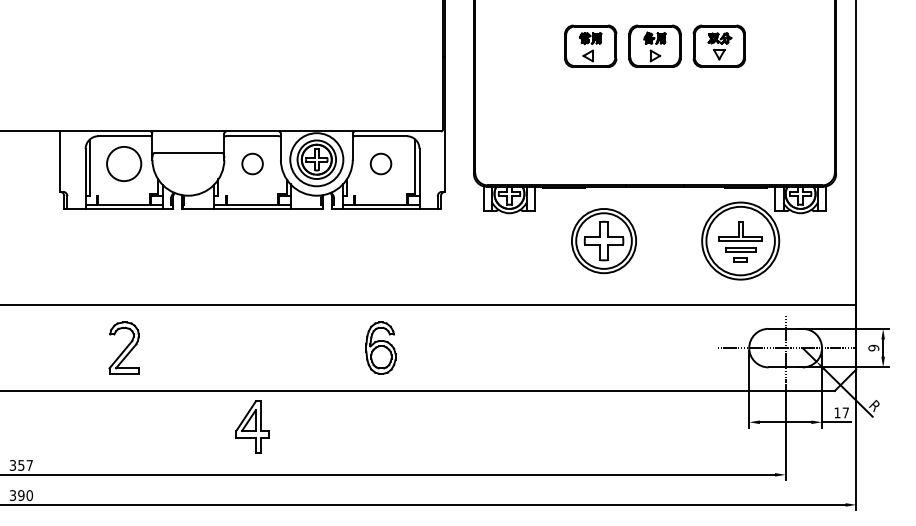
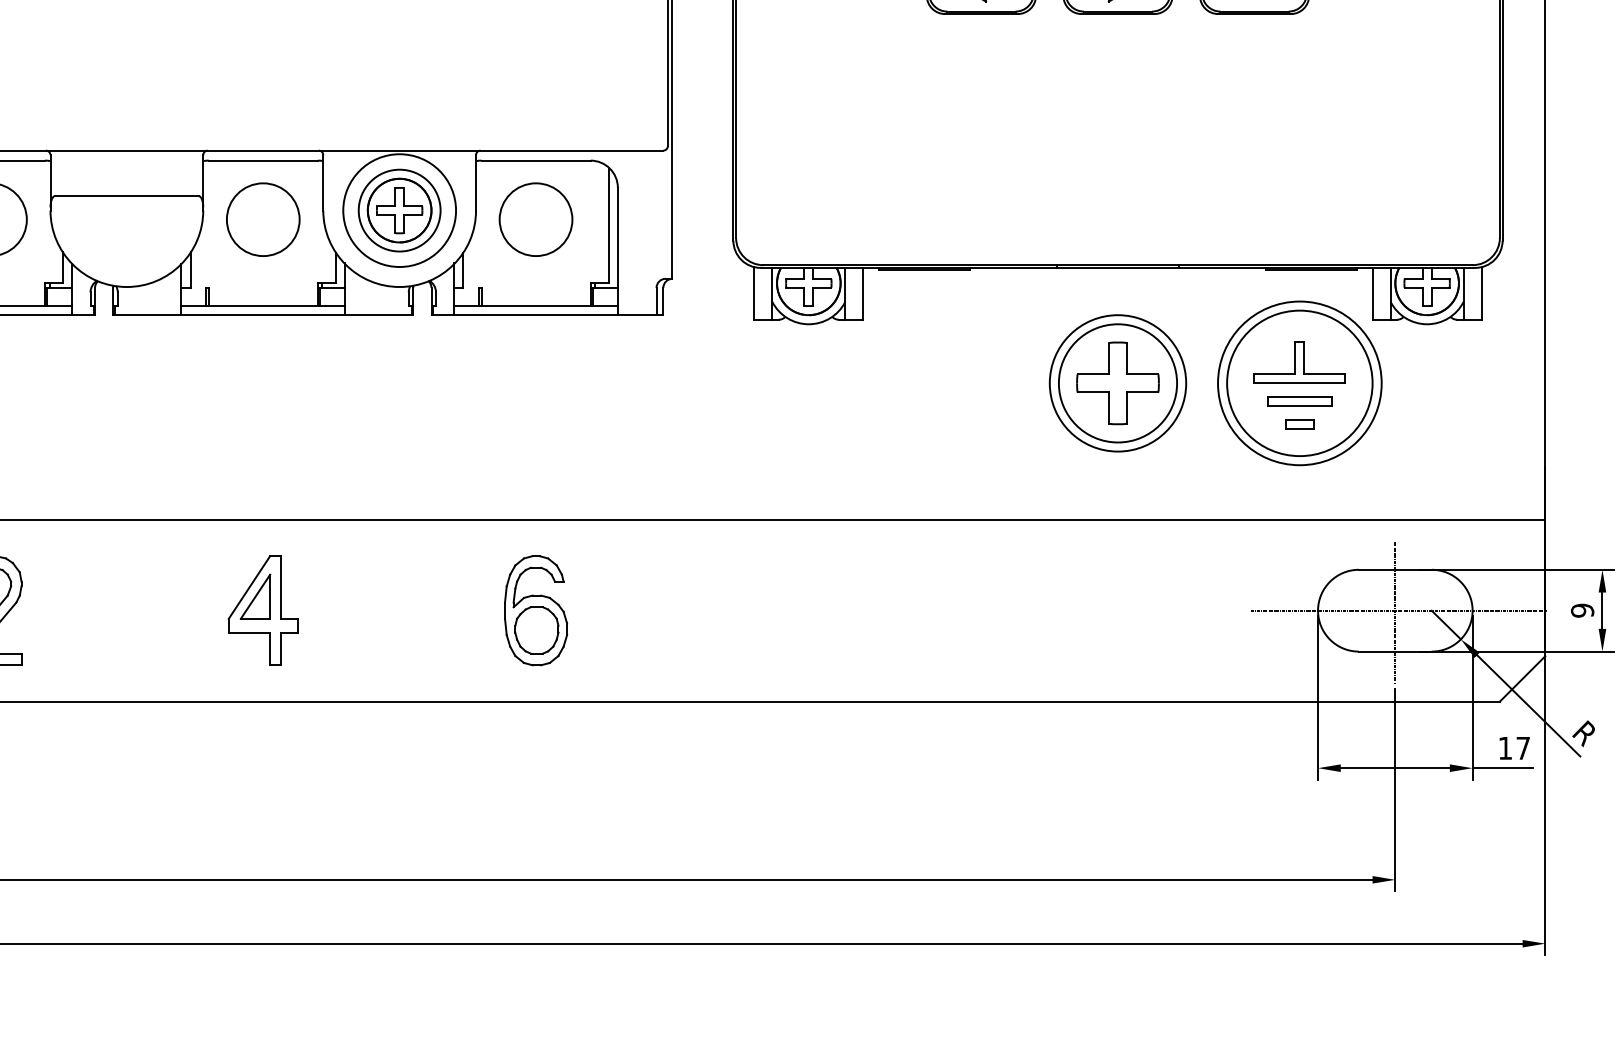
circle: (252, 163) -> (263, 218), size x1.67
circle: (380, 163) -> (534, 218), size x1.67
part: (603, 241) -> (1116, 384), moved
part: (252, 426) -> (263, 609), moved

